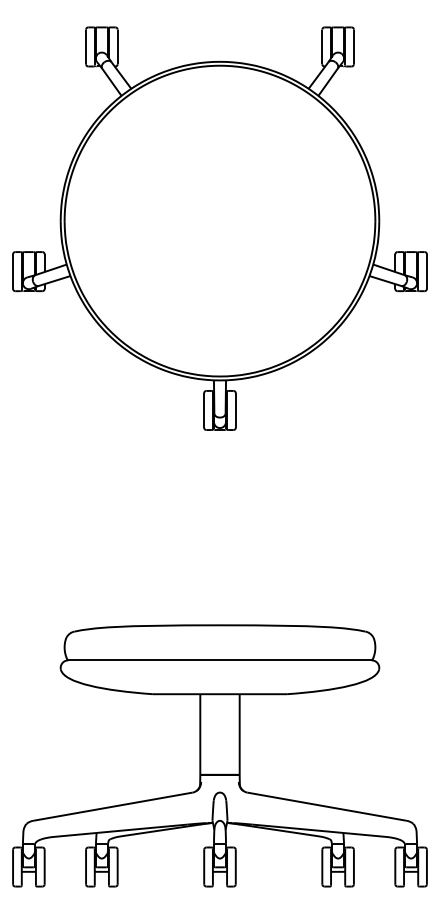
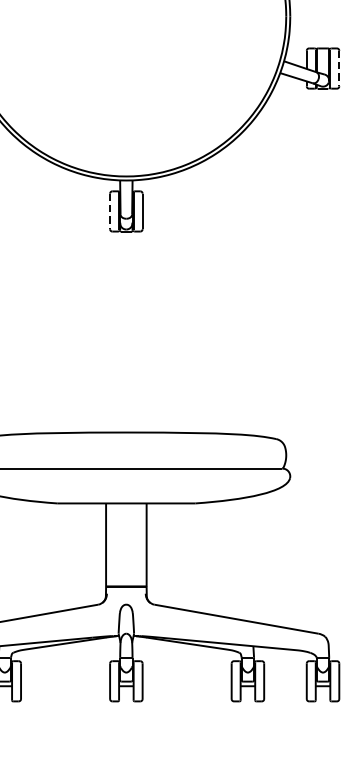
line: (426, 272) -> (338, 69), solid -> dashed
line: (204, 410) -> (110, 211), solid -> dashed

